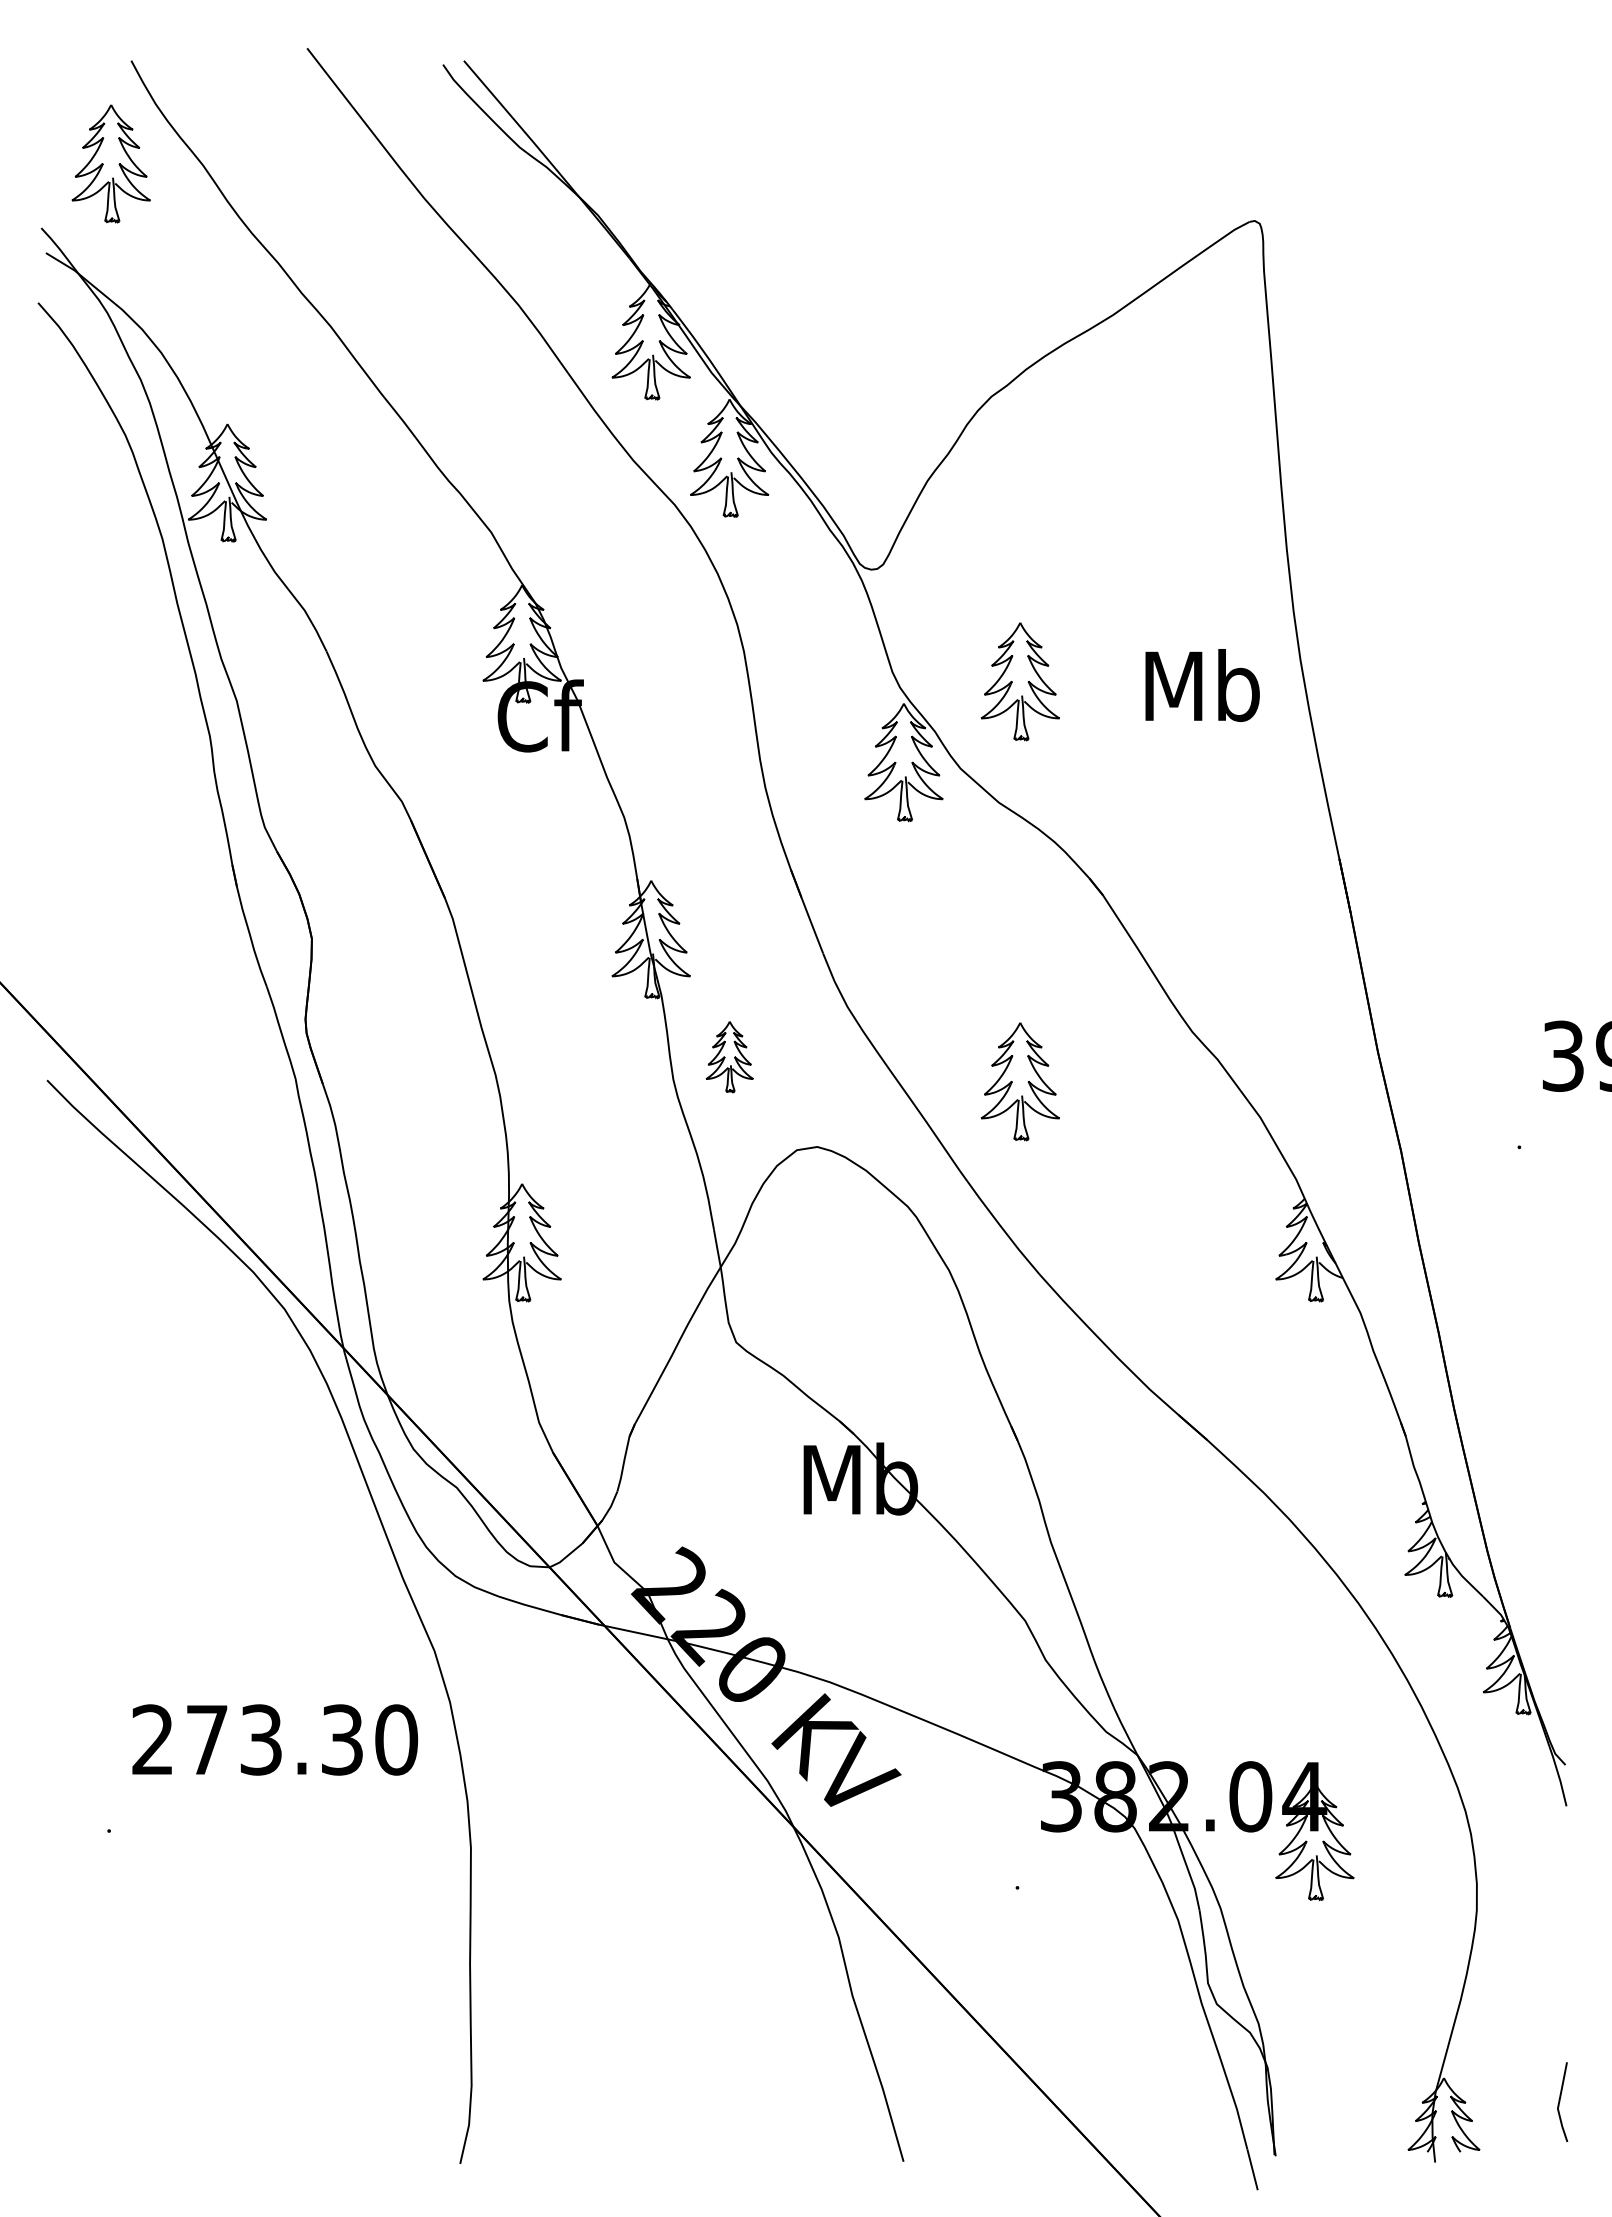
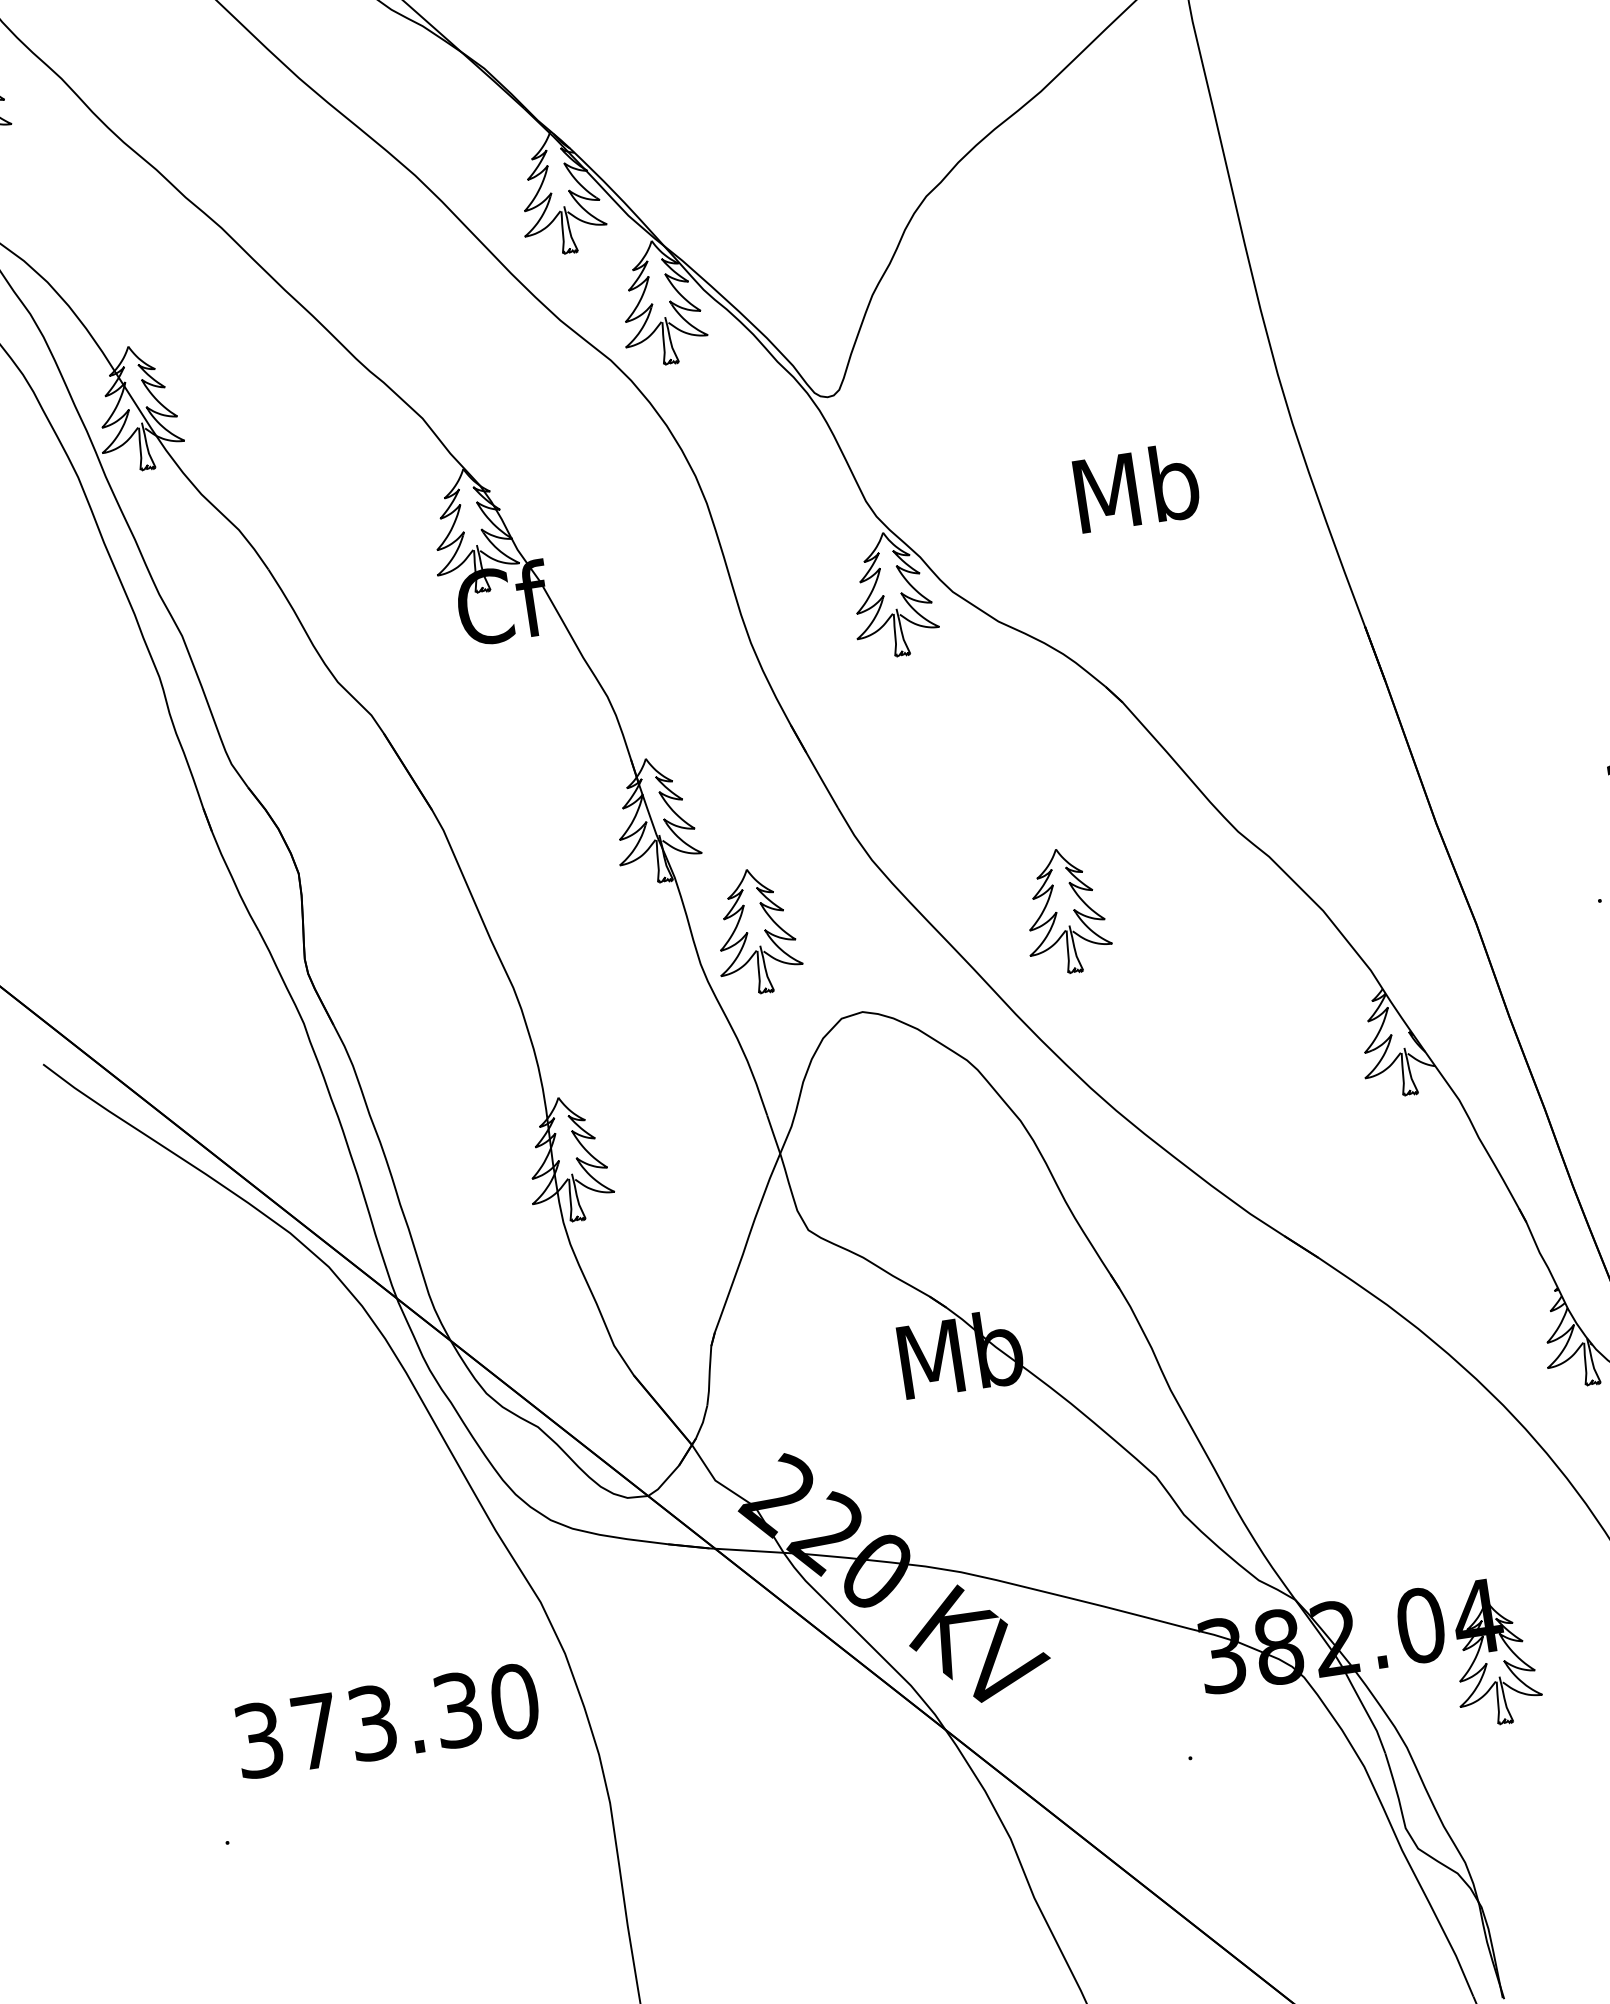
part: (1019, 681) -> (1000, 491), removed
text: (1202, 685) -> (1136, 487), moved
part: (729, 1056) -> (755, 930), size x1.67
text: (152, 1739) -> (258, 1739), 273.30 -> 373.30

